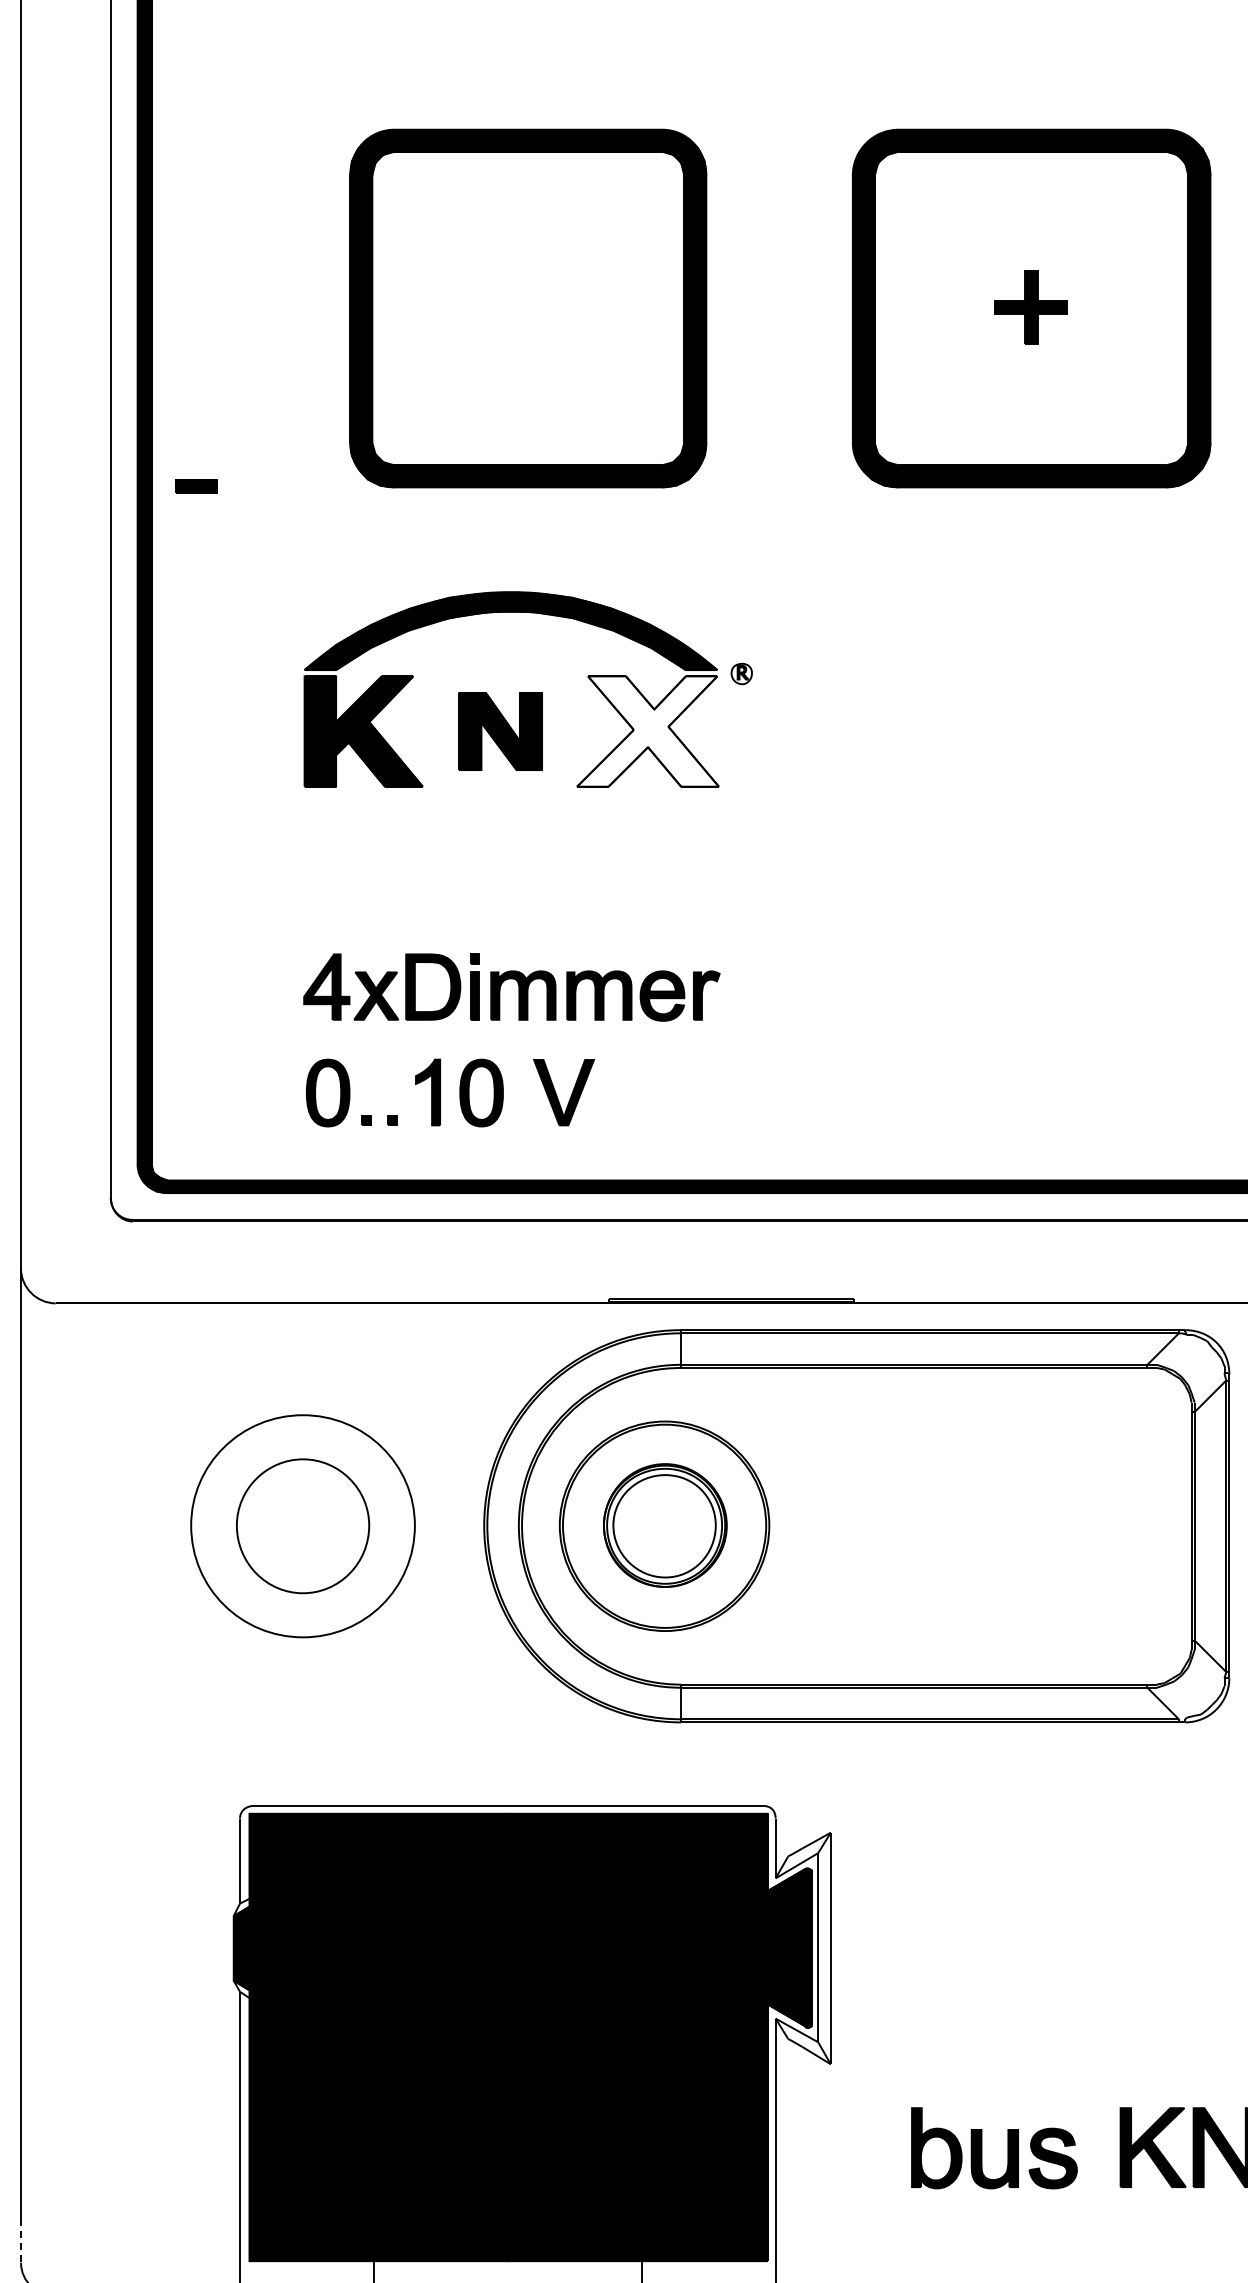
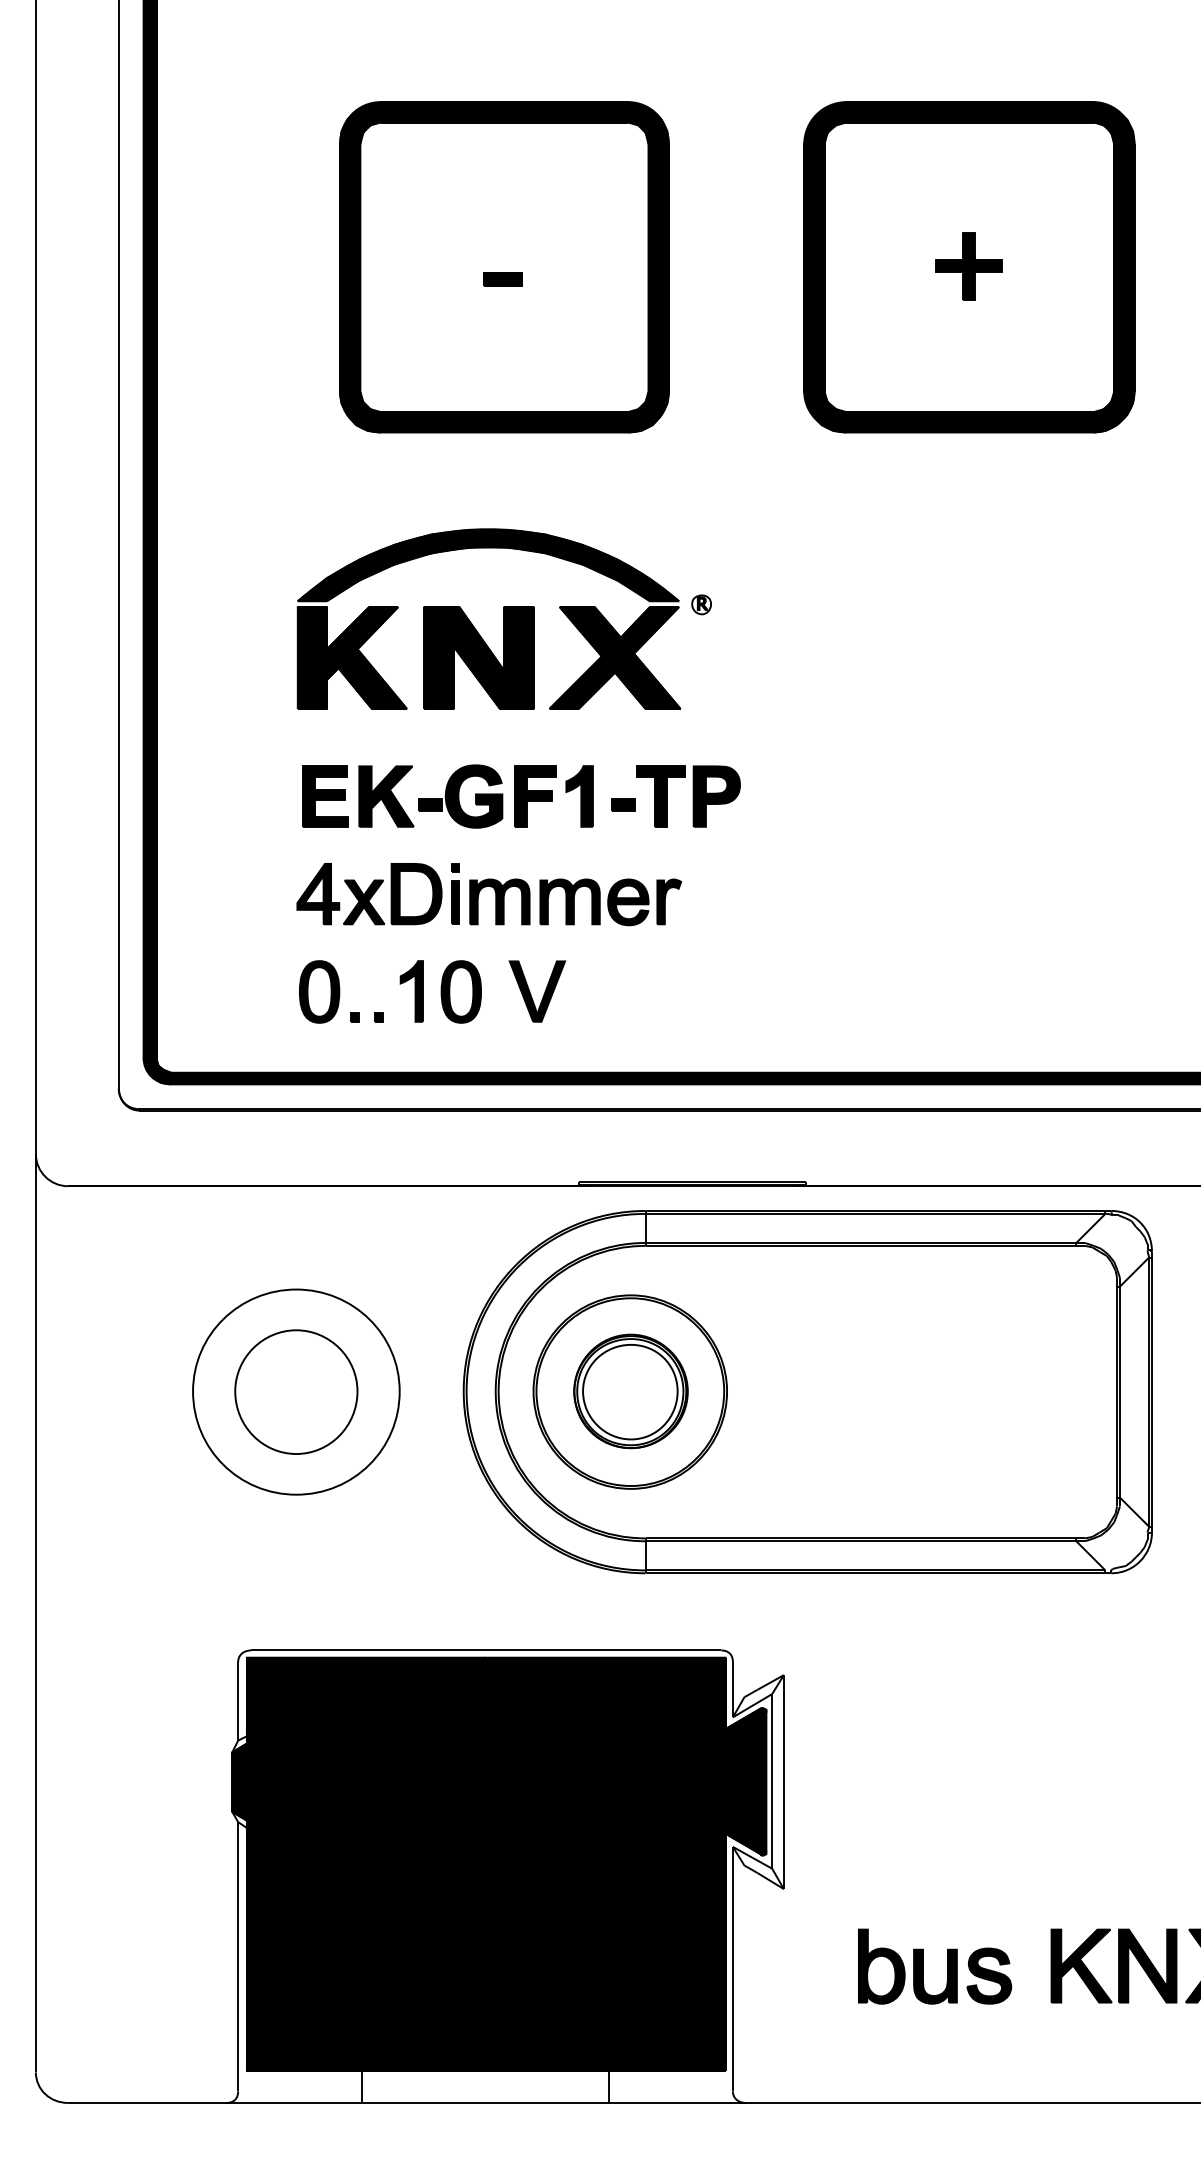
part: (196, 486) -> (502, 279), moved
part: (500, 730) -> (478, 657), size x1.43
fill: (647, 730) -> (614, 657), added
part: (546, 881) -> (521, 796), added
line: (20, 2241) -> (35, 2052), dashed -> solid

